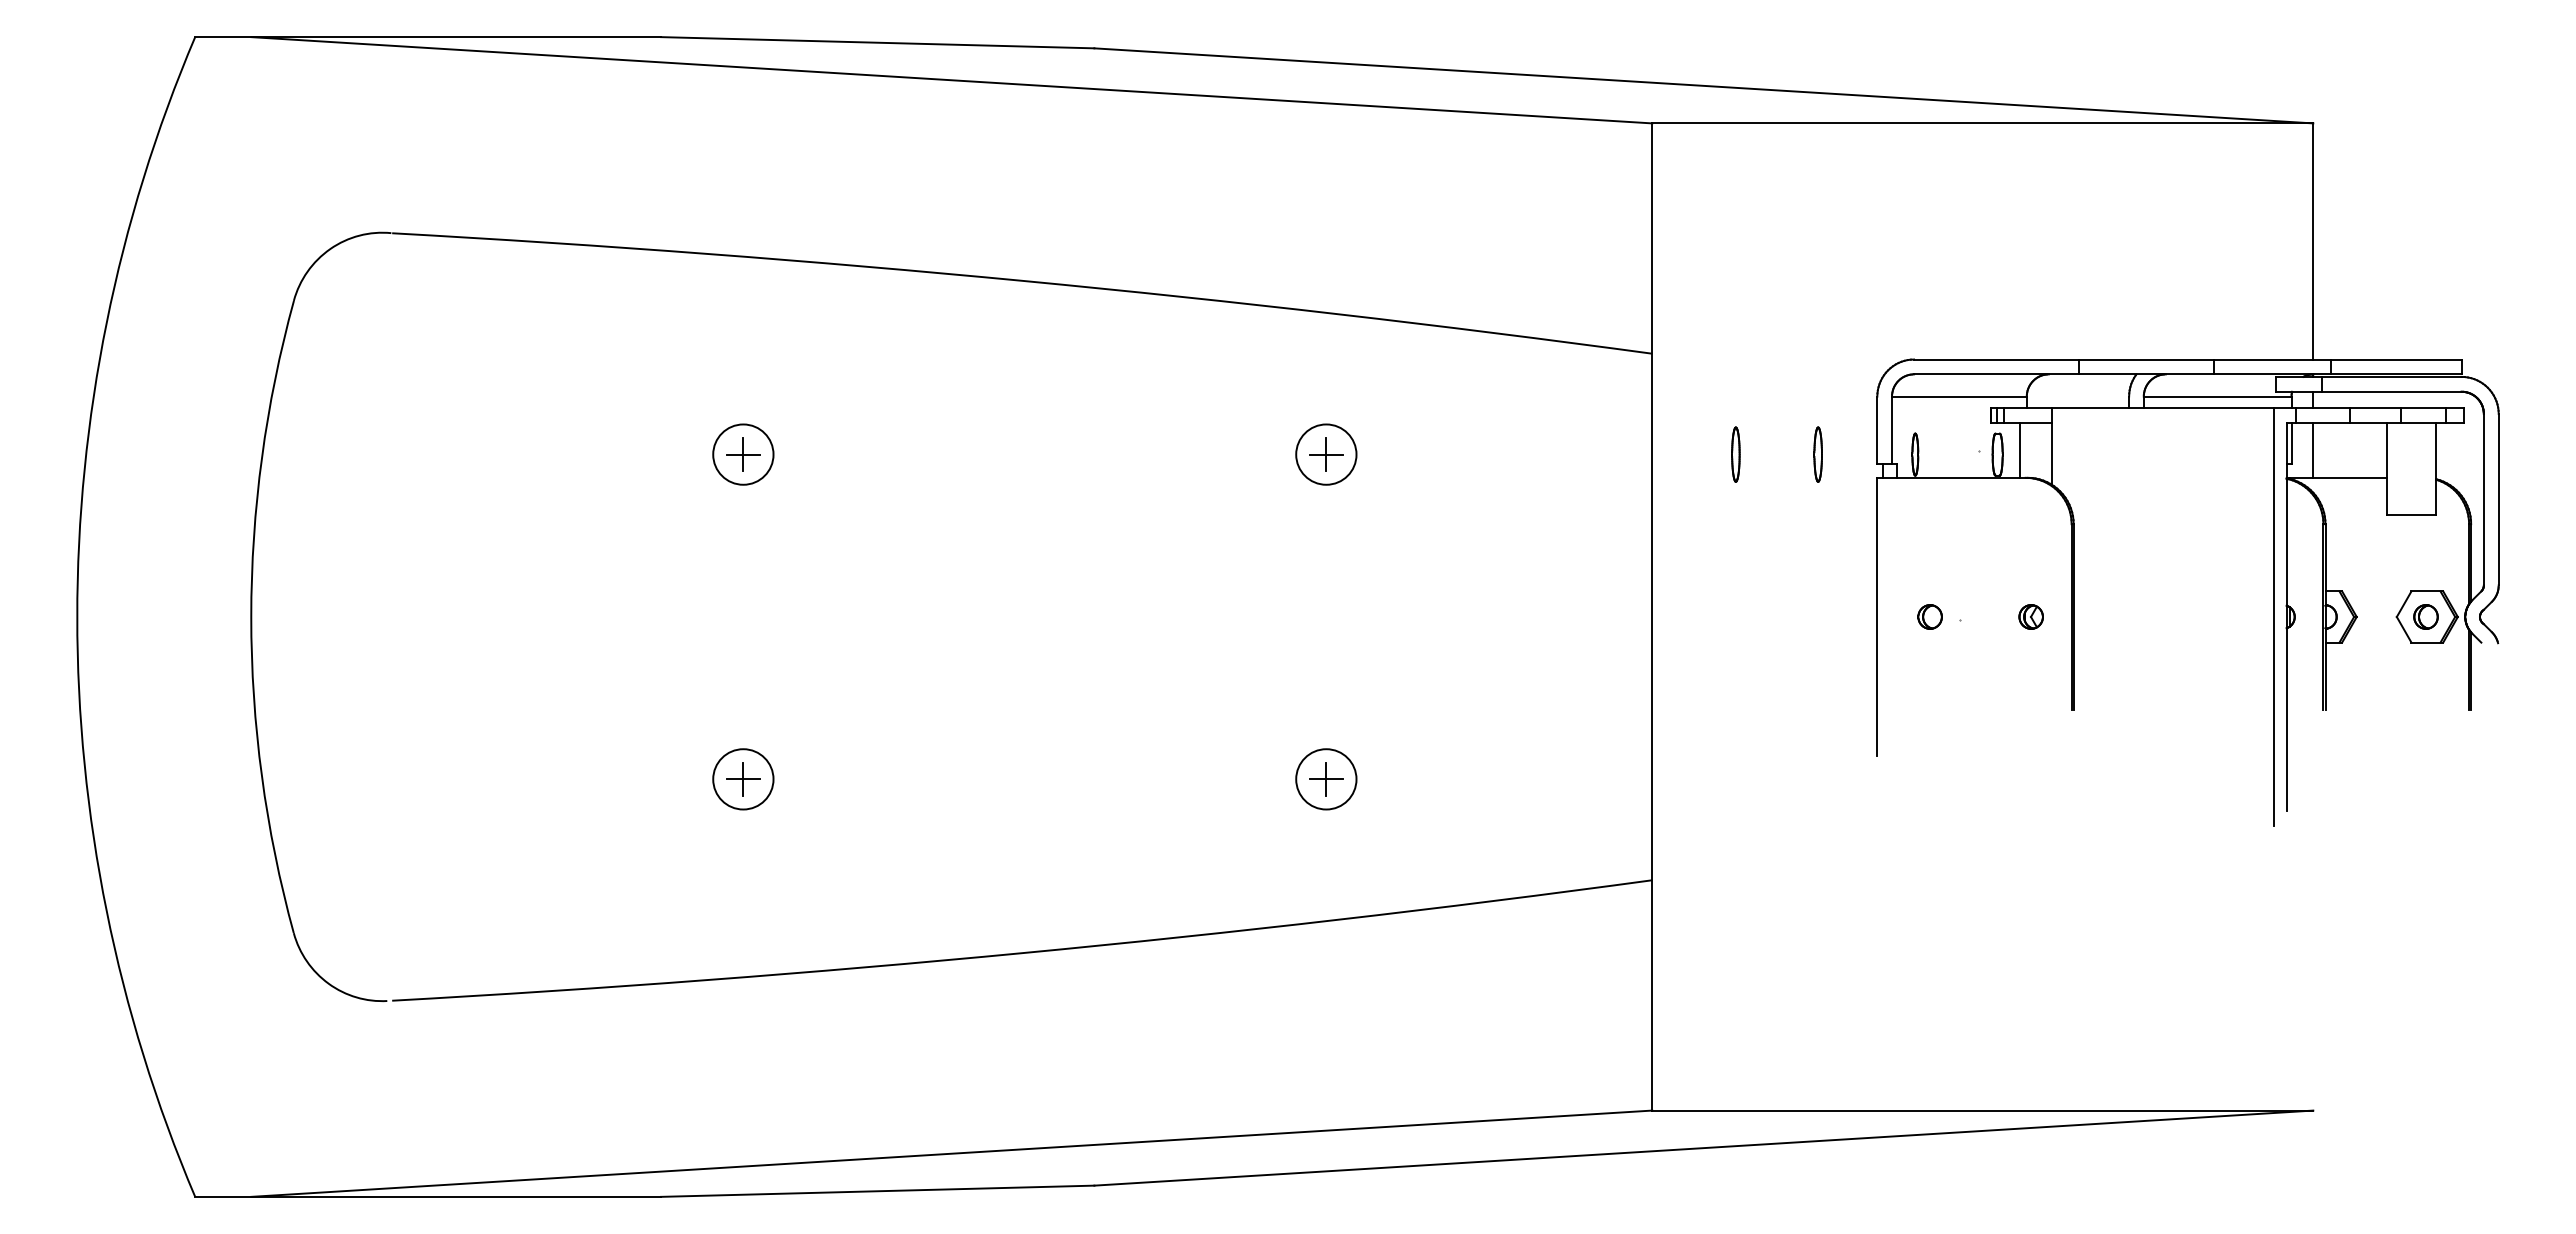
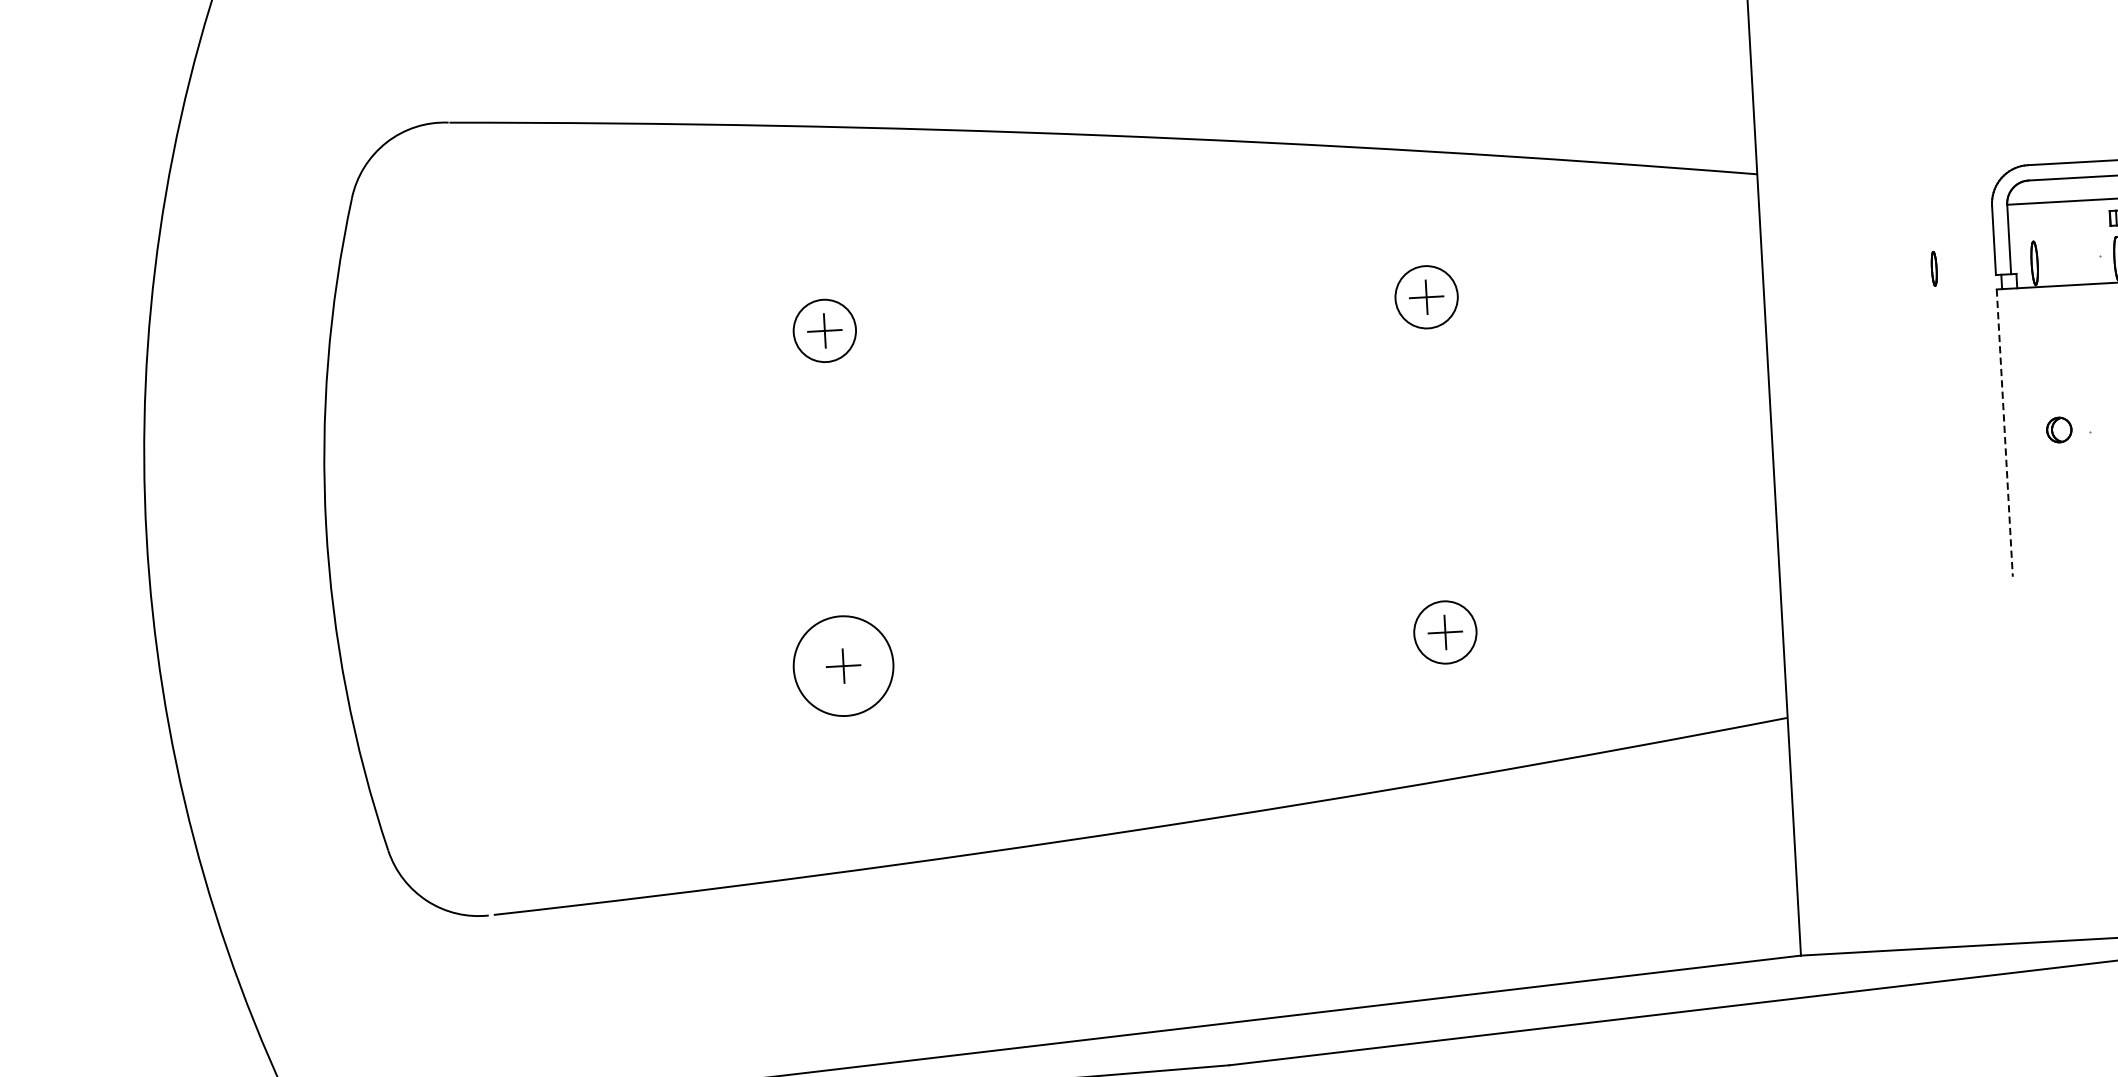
part: (1735, 454) -> (1848, 273), removed
part: (1817, 454) -> (1933, 268), size x0.6
line: (1877, 617) -> (2004, 433), solid -> dashed
circle: (743, 779) -> (843, 666), size x1.6

